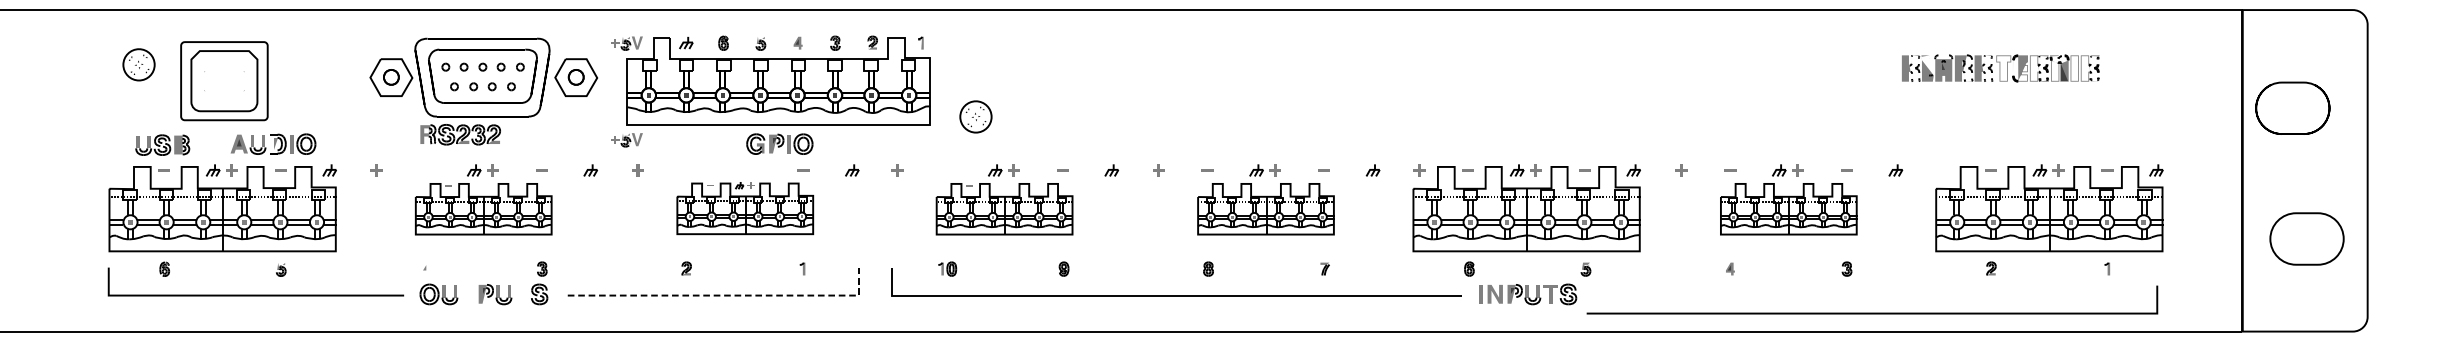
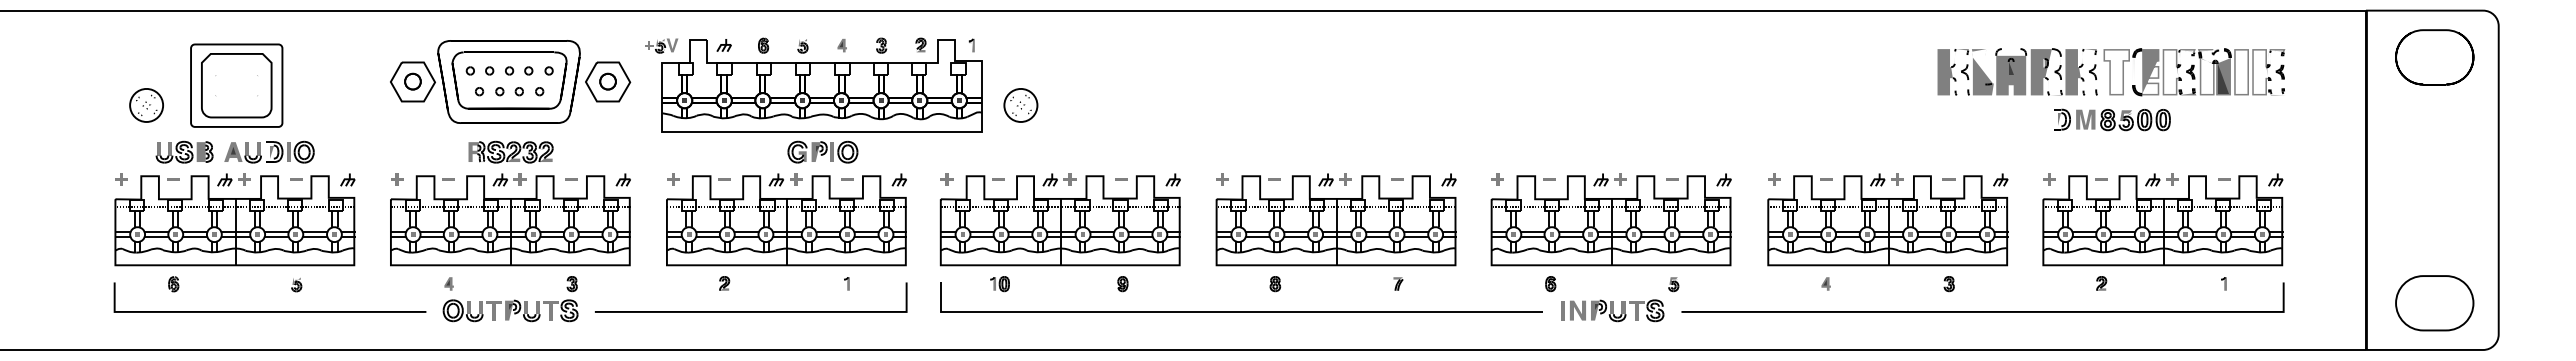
part: (138, 64) -> (146, 105), moved
part: (2000, 68) -> (2111, 72), size x1.67
part: (2292, 108) -> (2434, 57), moved
part: (2001, 113) -> (2112, 119), added
part: (975, 116) -> (1020, 105), moved
part: (460, 134) -> (510, 151), moved
part: (626, 139) -> (661, 147), removed
part: (273, 143) -> (269, 151), moved
part: (162, 144) -> (184, 151), moved
fill: (115, 170) -> (121, 179), added
fill: (1942, 170) -> (2049, 179), added
part: (745, 207) -> (786, 219), size x1.67
part: (483, 208) -> (510, 220), size x1.67
part: (1003, 208) -> (1059, 220), size x1.67
part: (1265, 208) -> (1335, 220), size x1.67
part: (1788, 208) -> (1887, 220), size x1.67
part: (2306, 239) -> (2434, 303), moved
fill: (425, 268) -> (448, 283), added
fill: (467, 294) -> (493, 310), added
fill: (521, 294) -> (550, 310), added
line: (725, 295) -> (765, 311), dashed -> solid
line: (1871, 313) -> (1982, 311), moved

